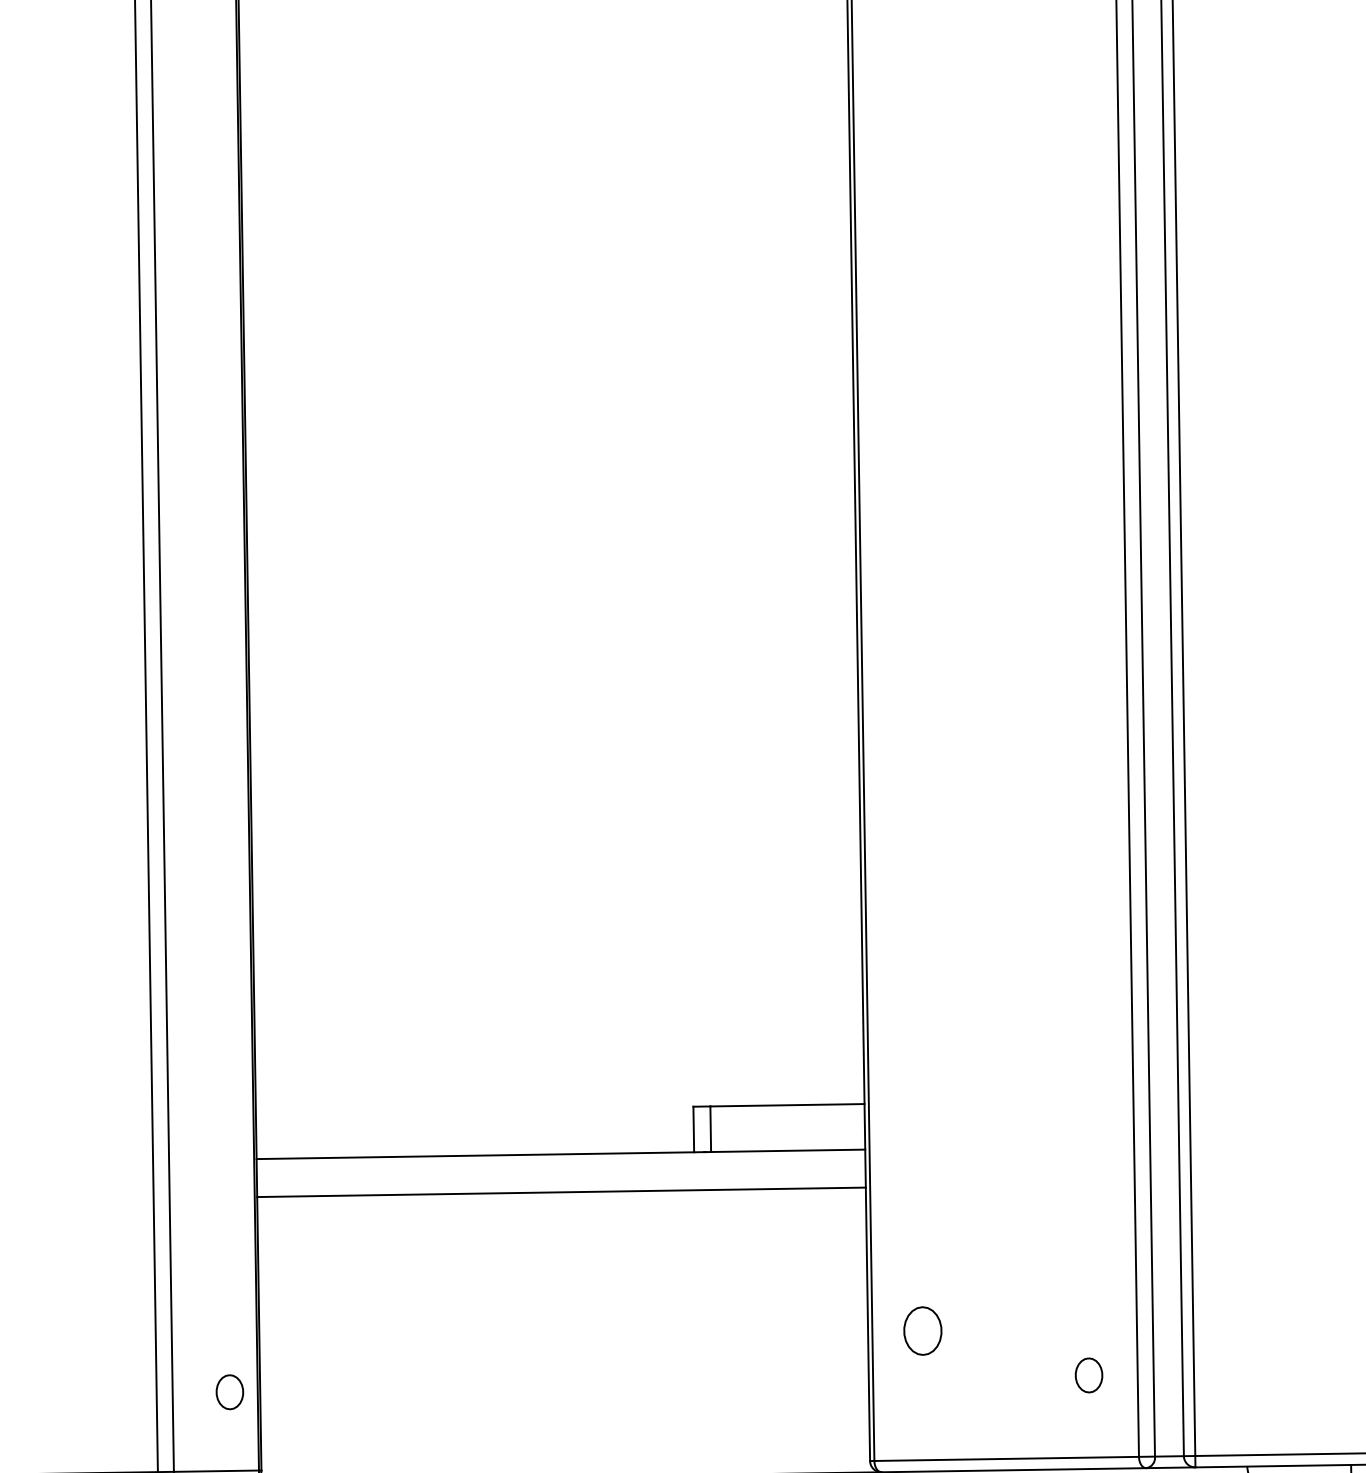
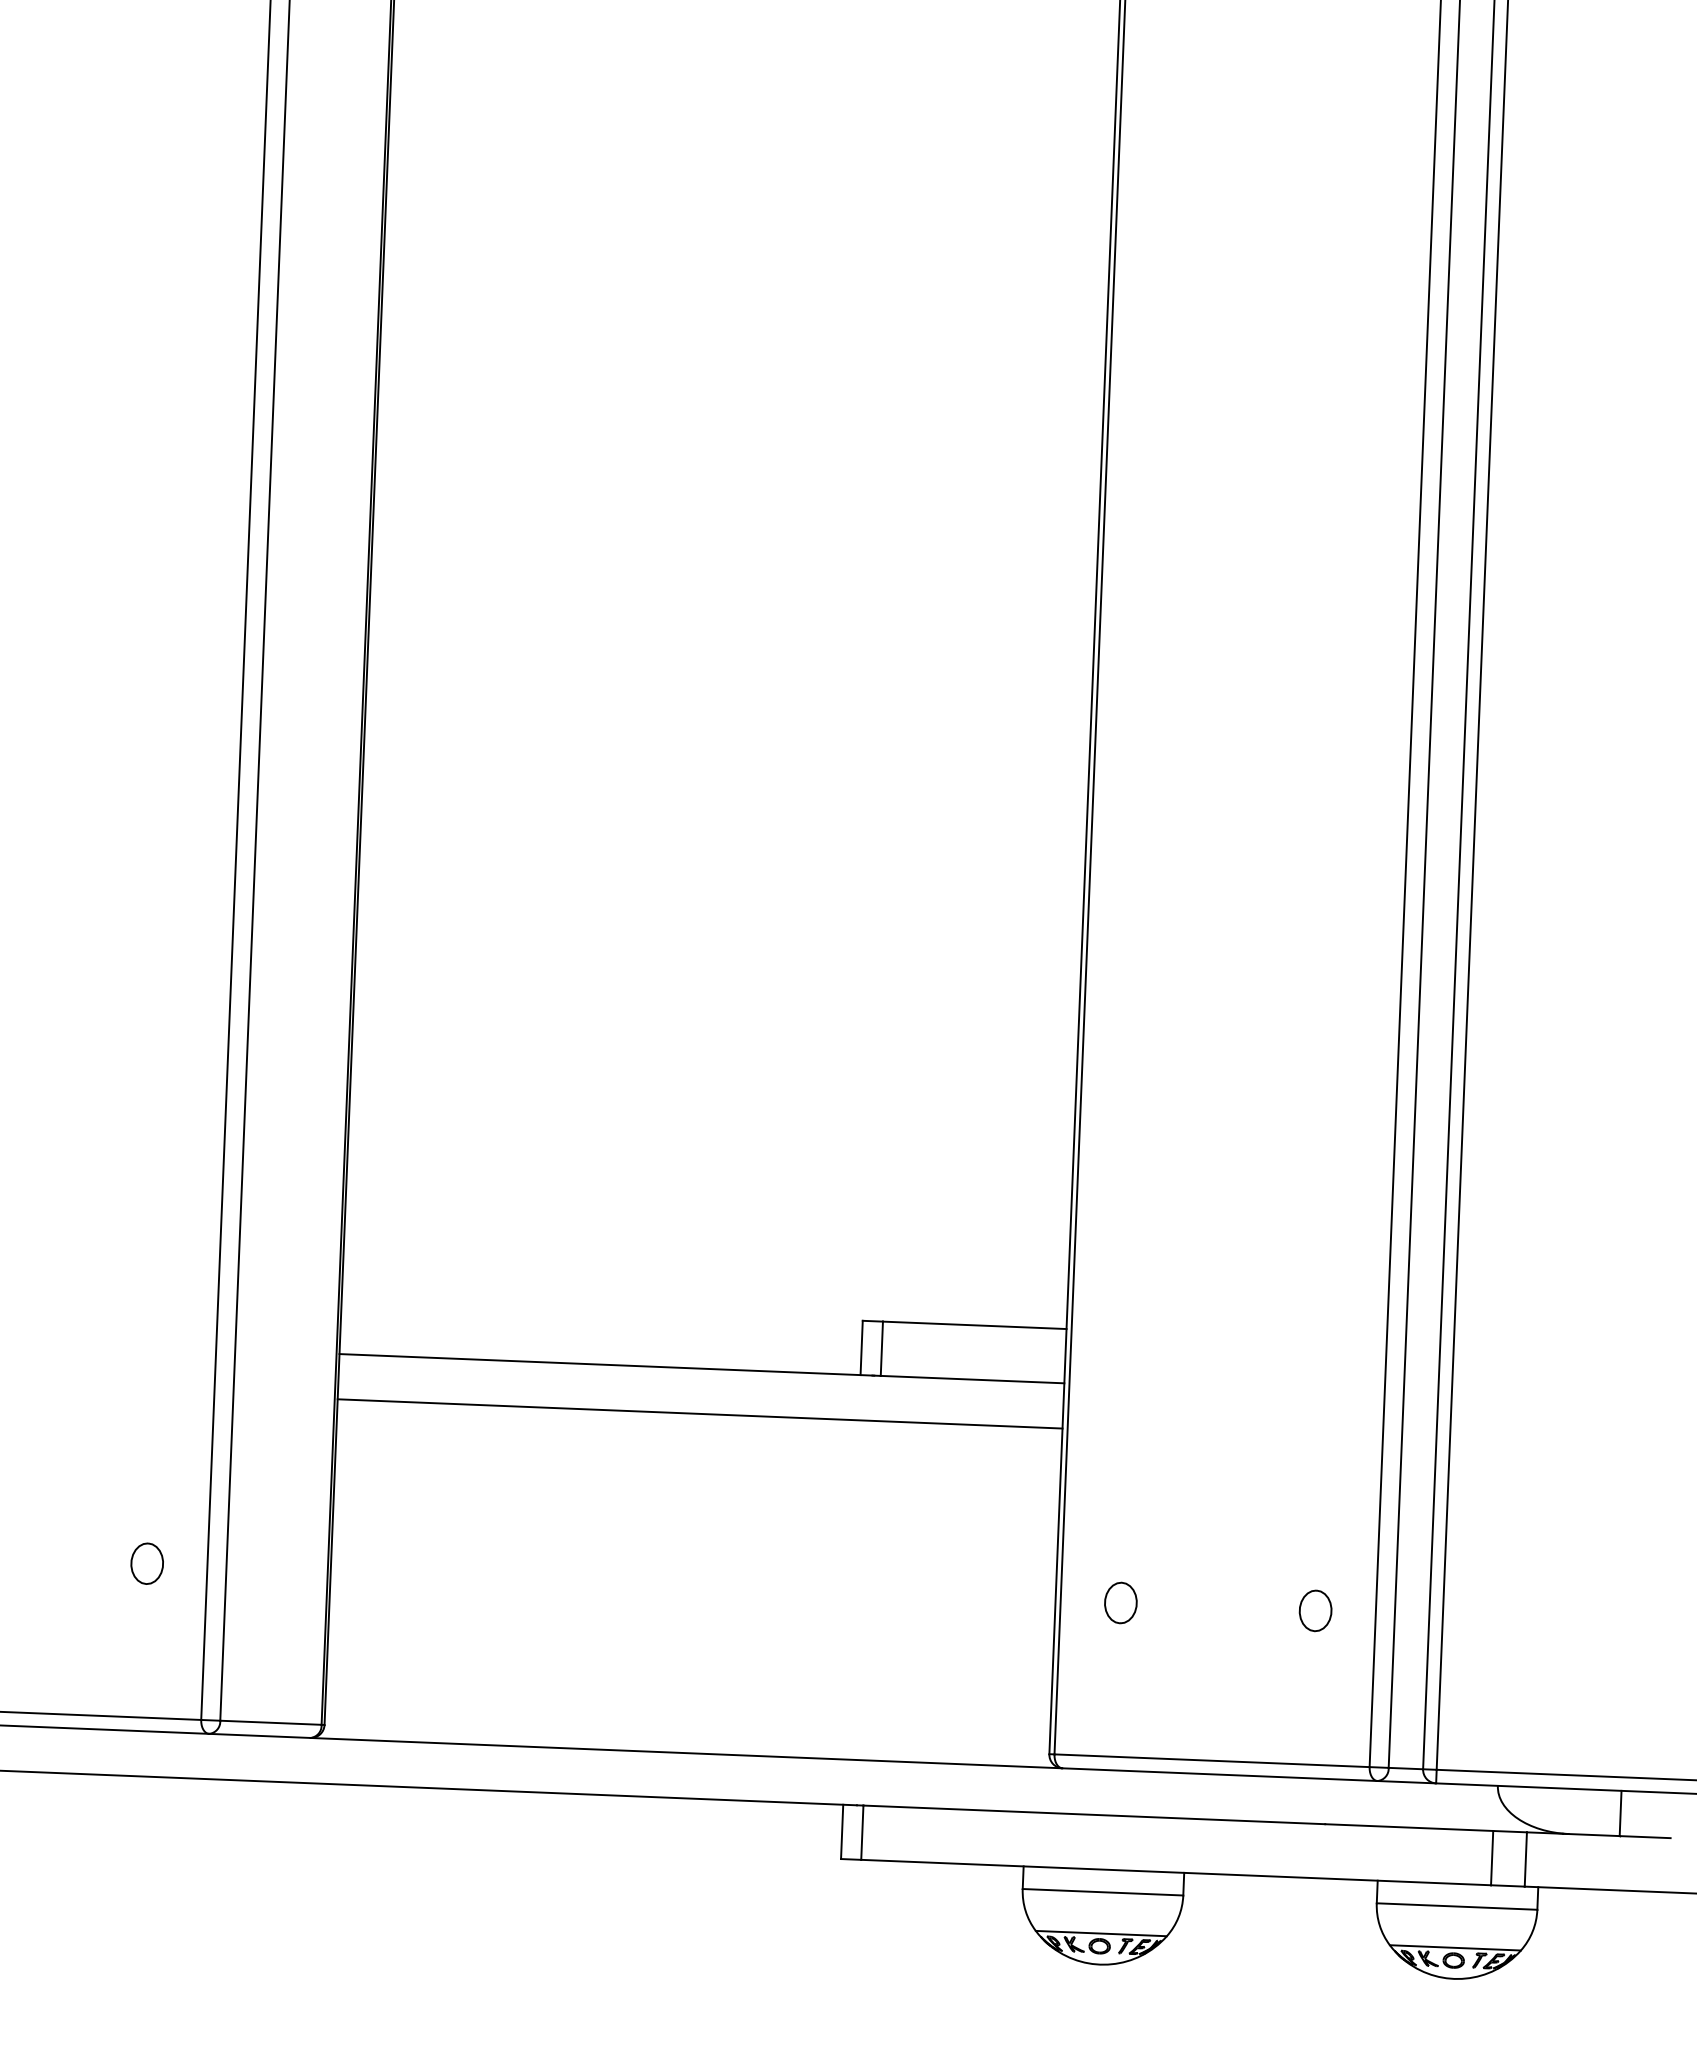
part: (922, 1330) -> (1120, 1602), size x0.71
part: (1088, 1375) -> (1315, 1610), moved
part: (229, 1392) -> (146, 1563), moved

